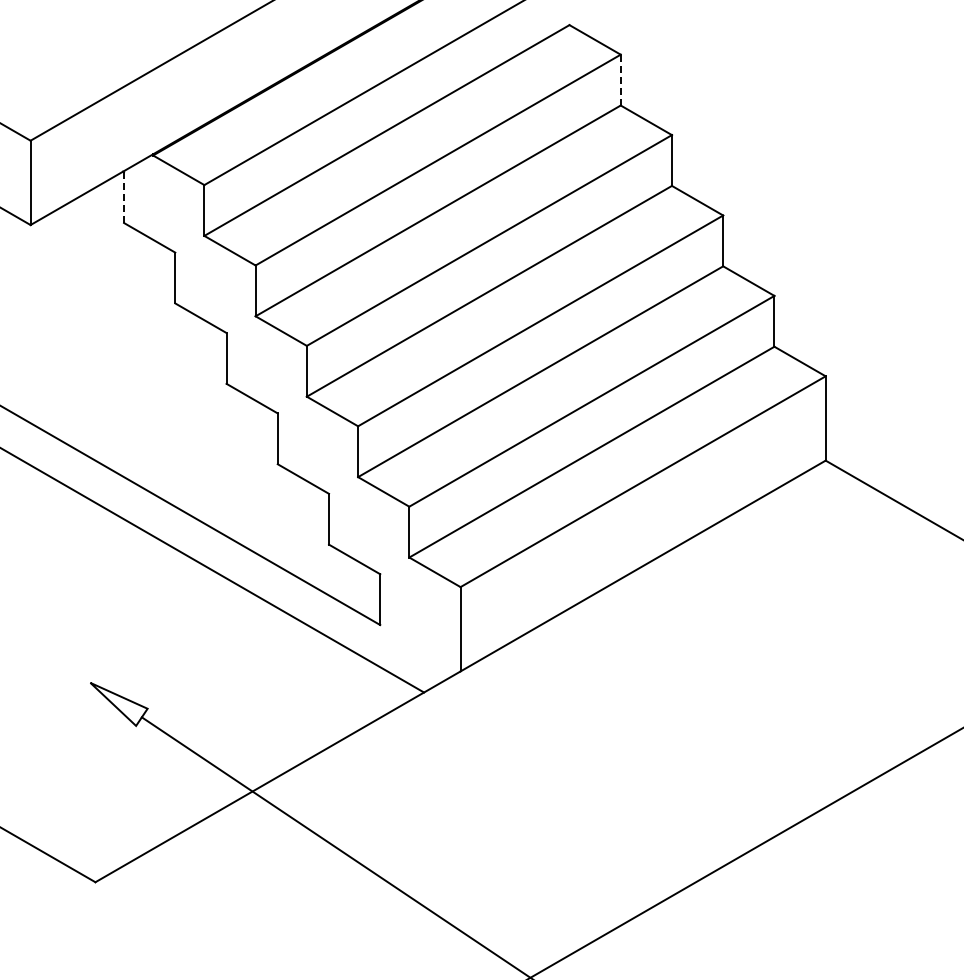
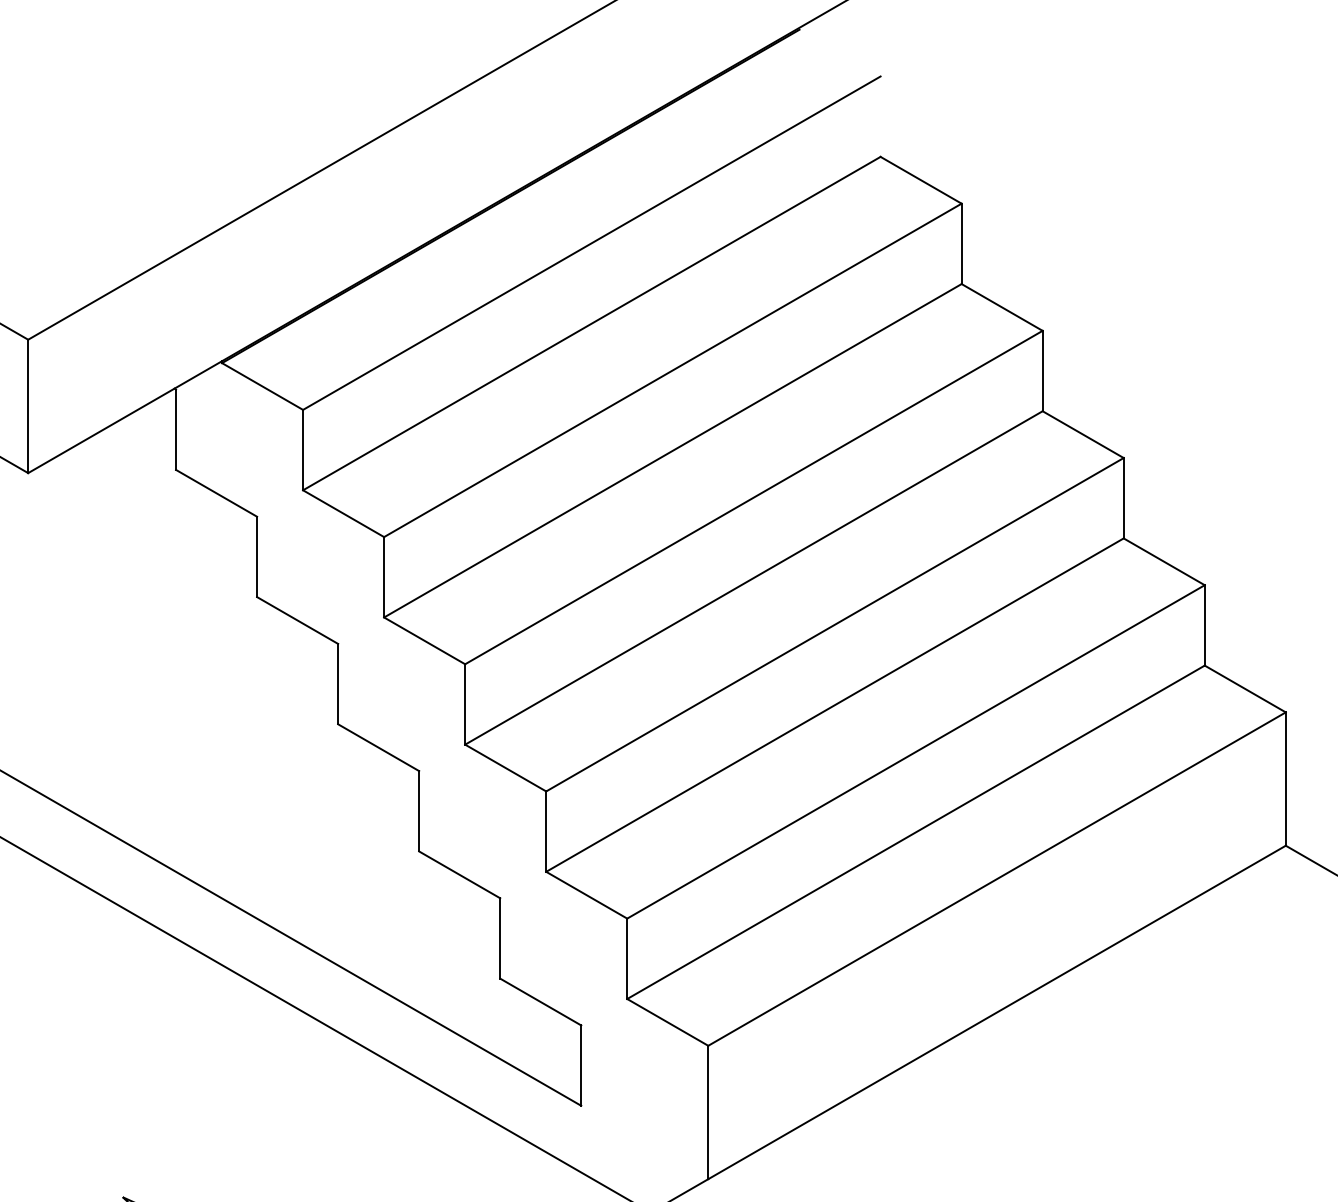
line: (620, 79) -> (961, 242), dashed -> solid
line: (124, 197) -> (176, 429), dashed -> solid

